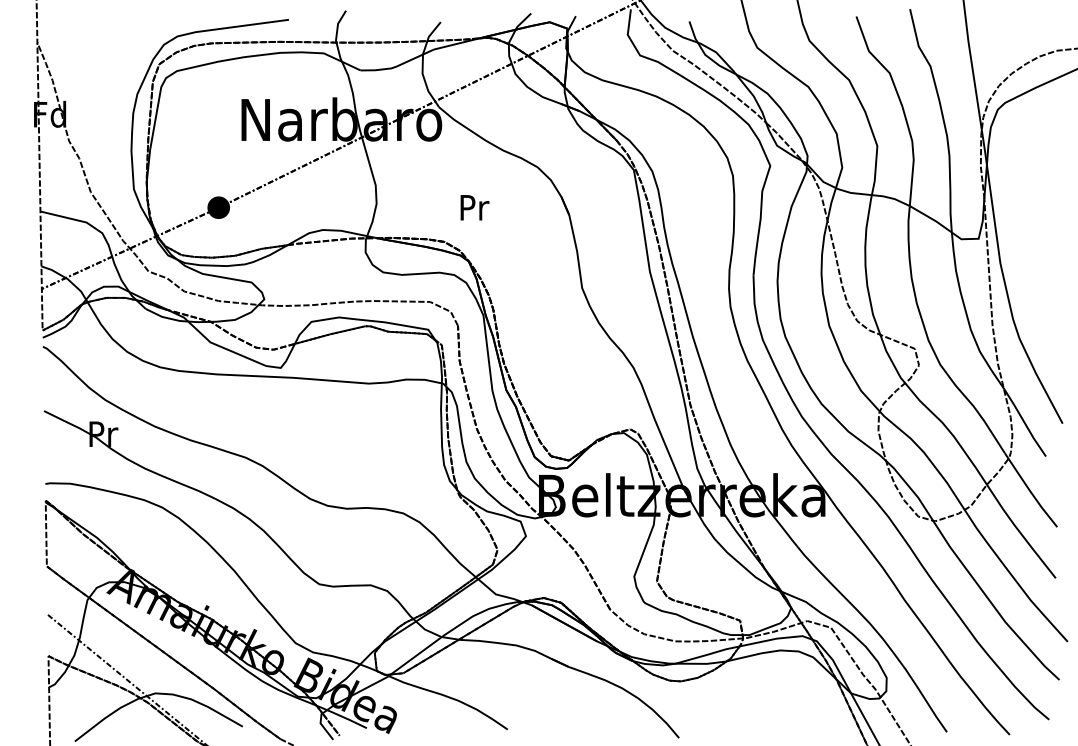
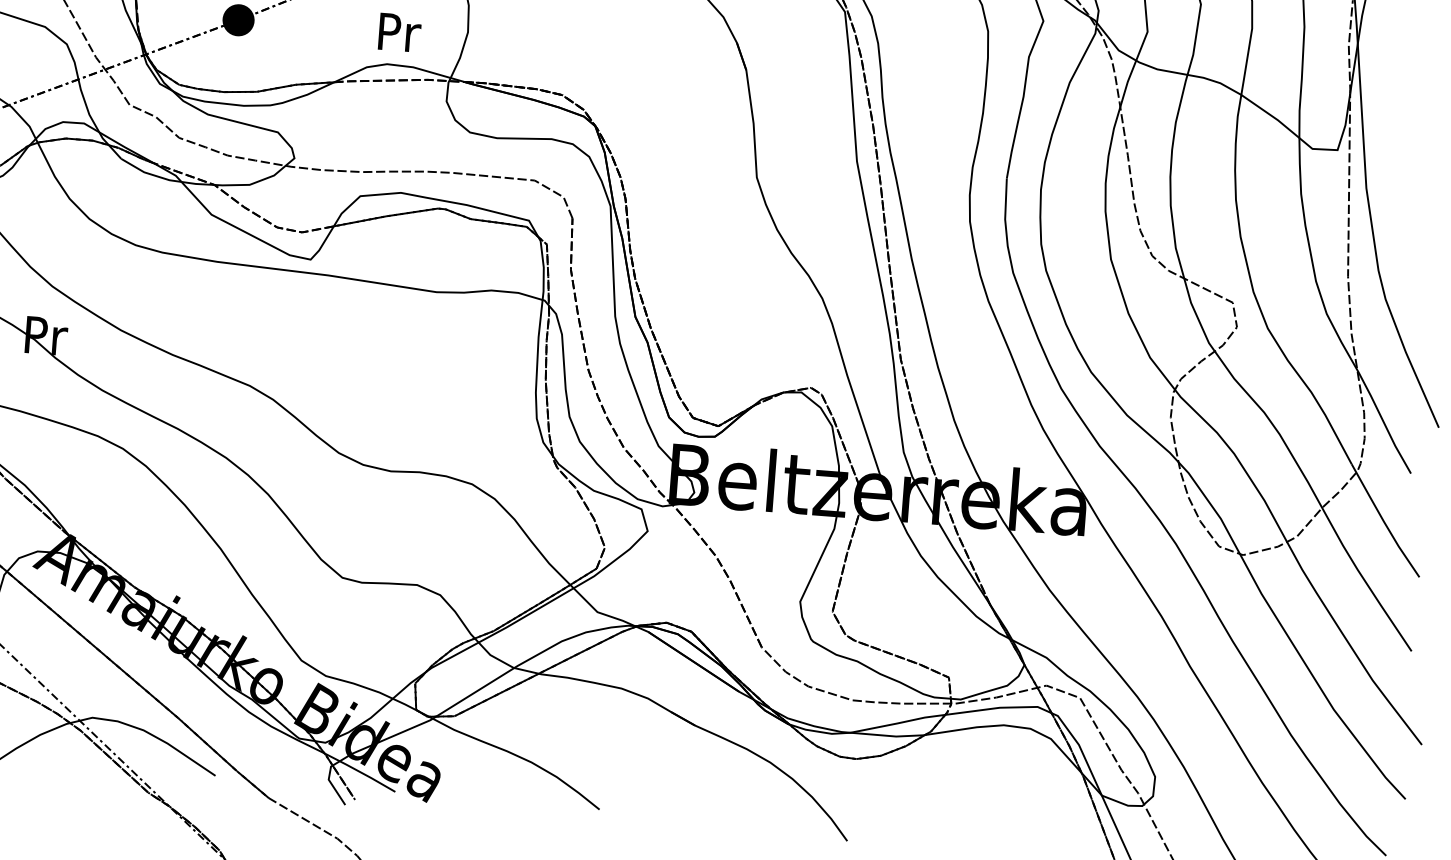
text: (474, 207) -> (399, 32), moved

